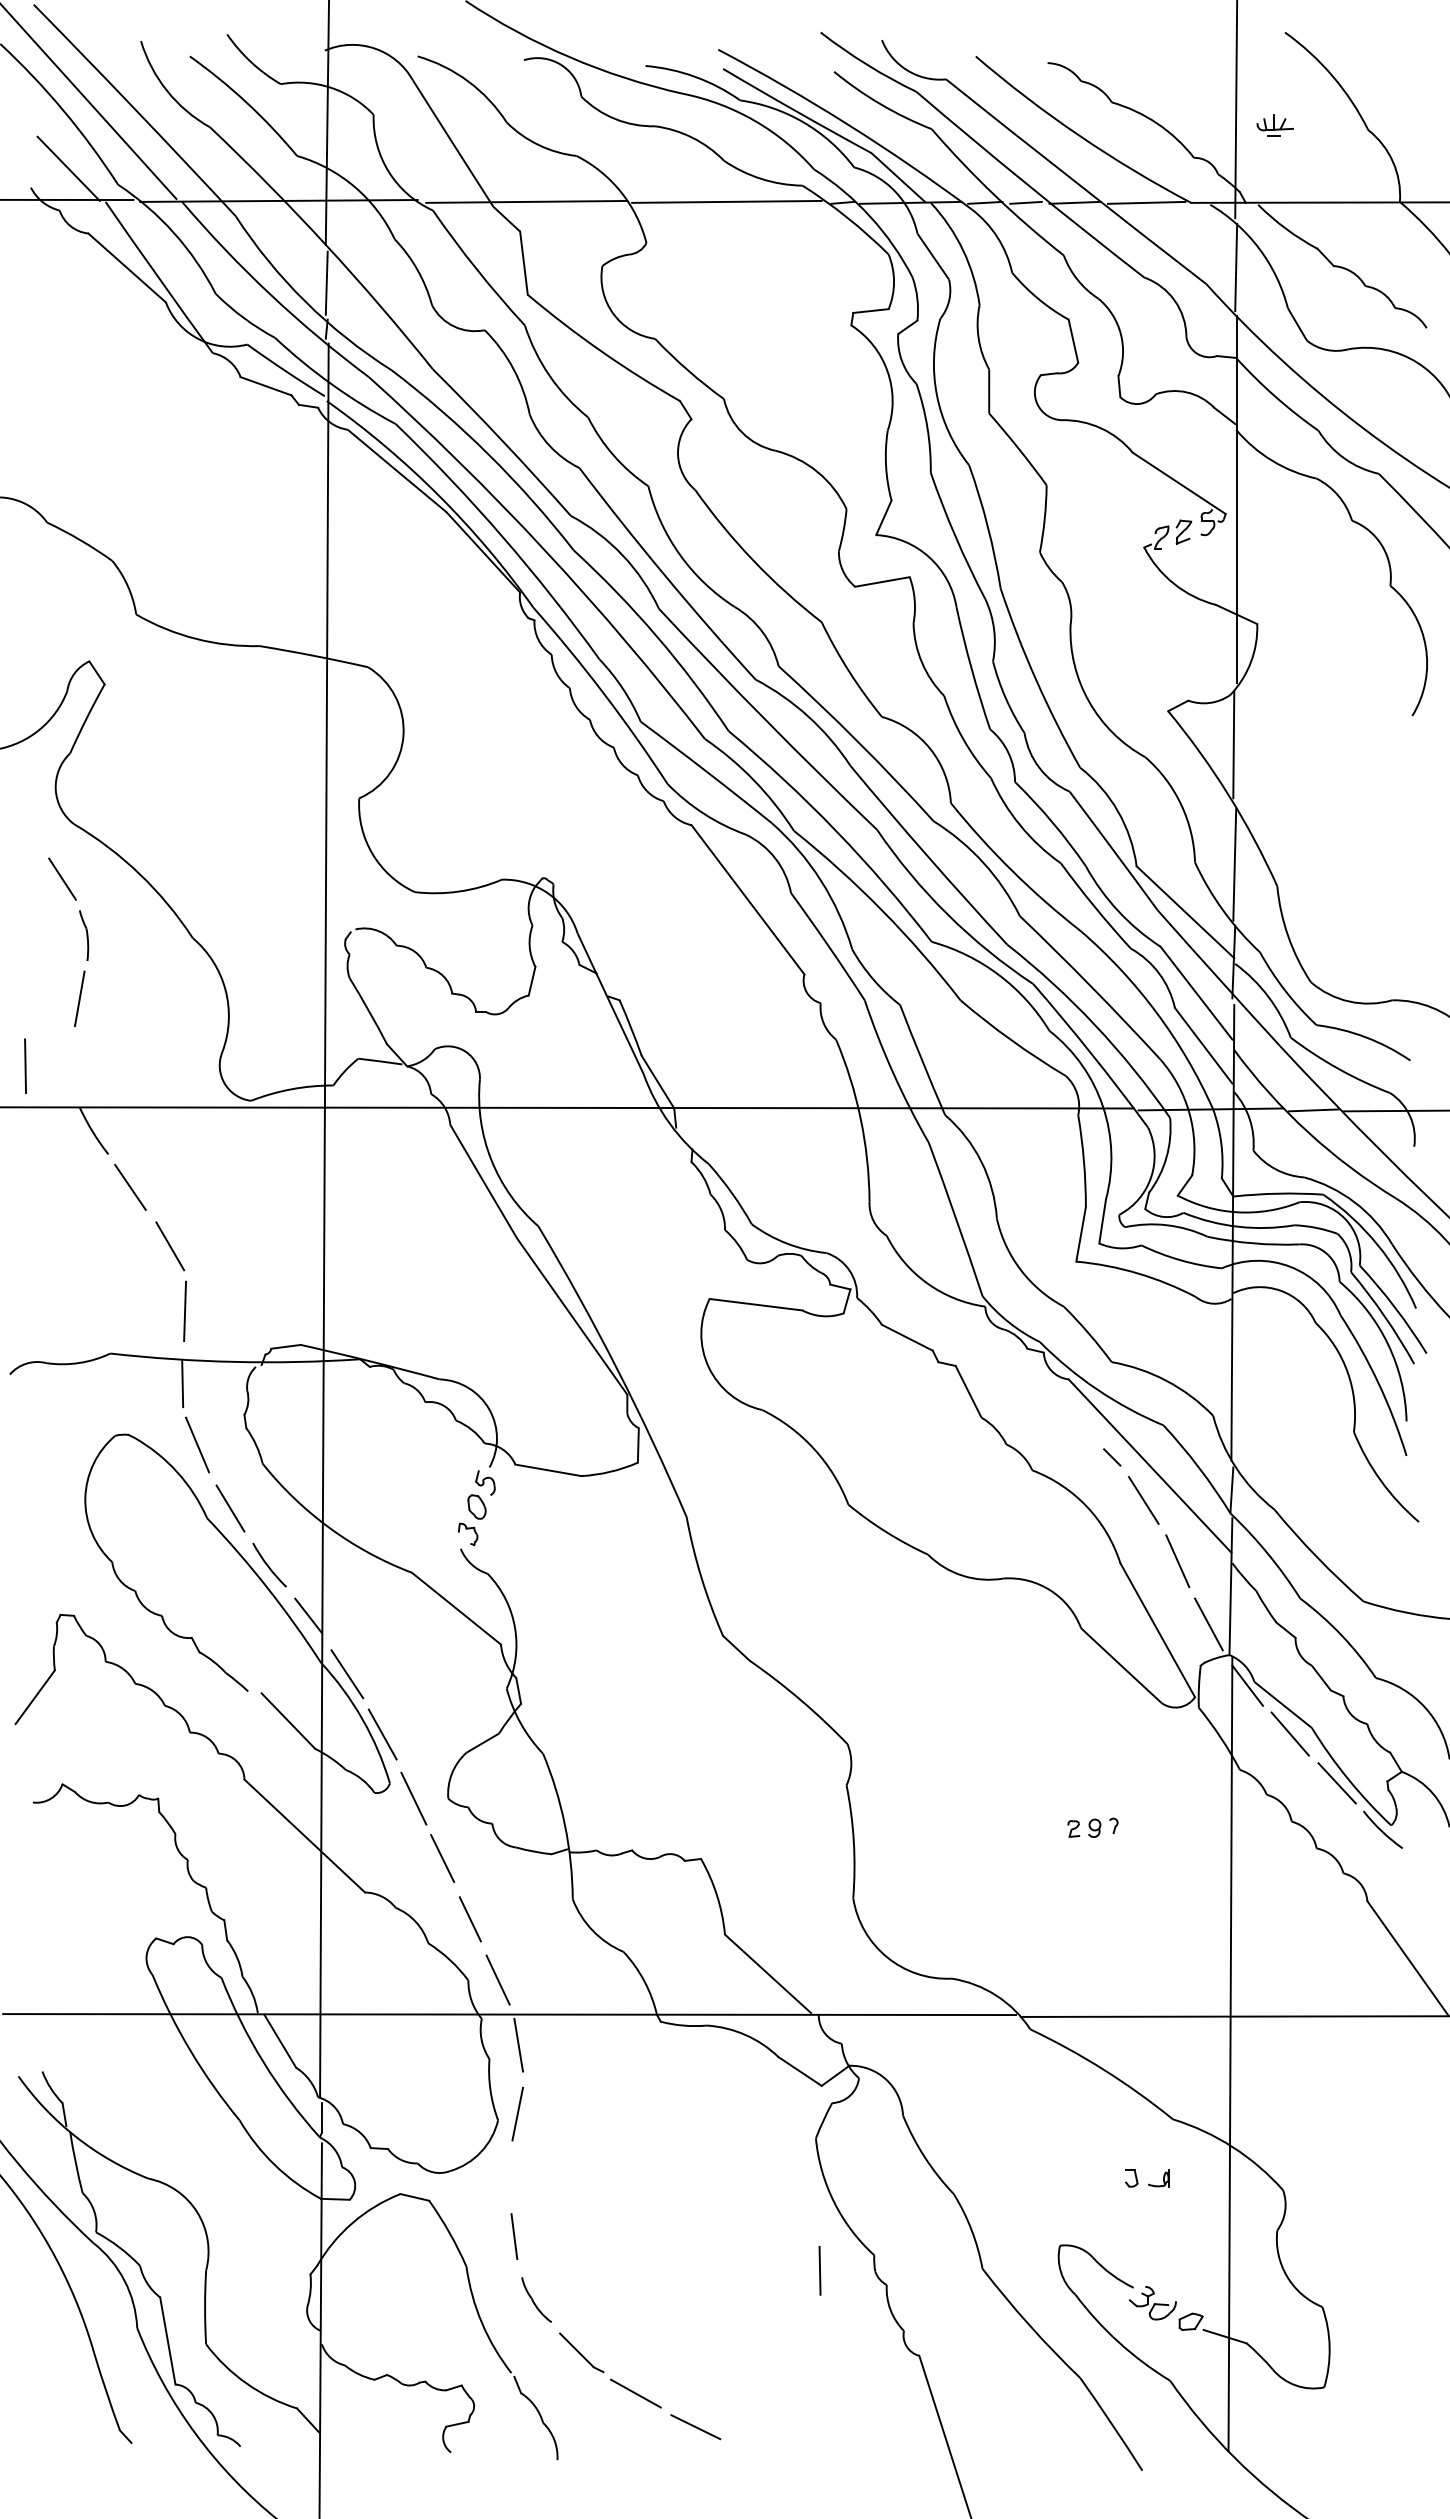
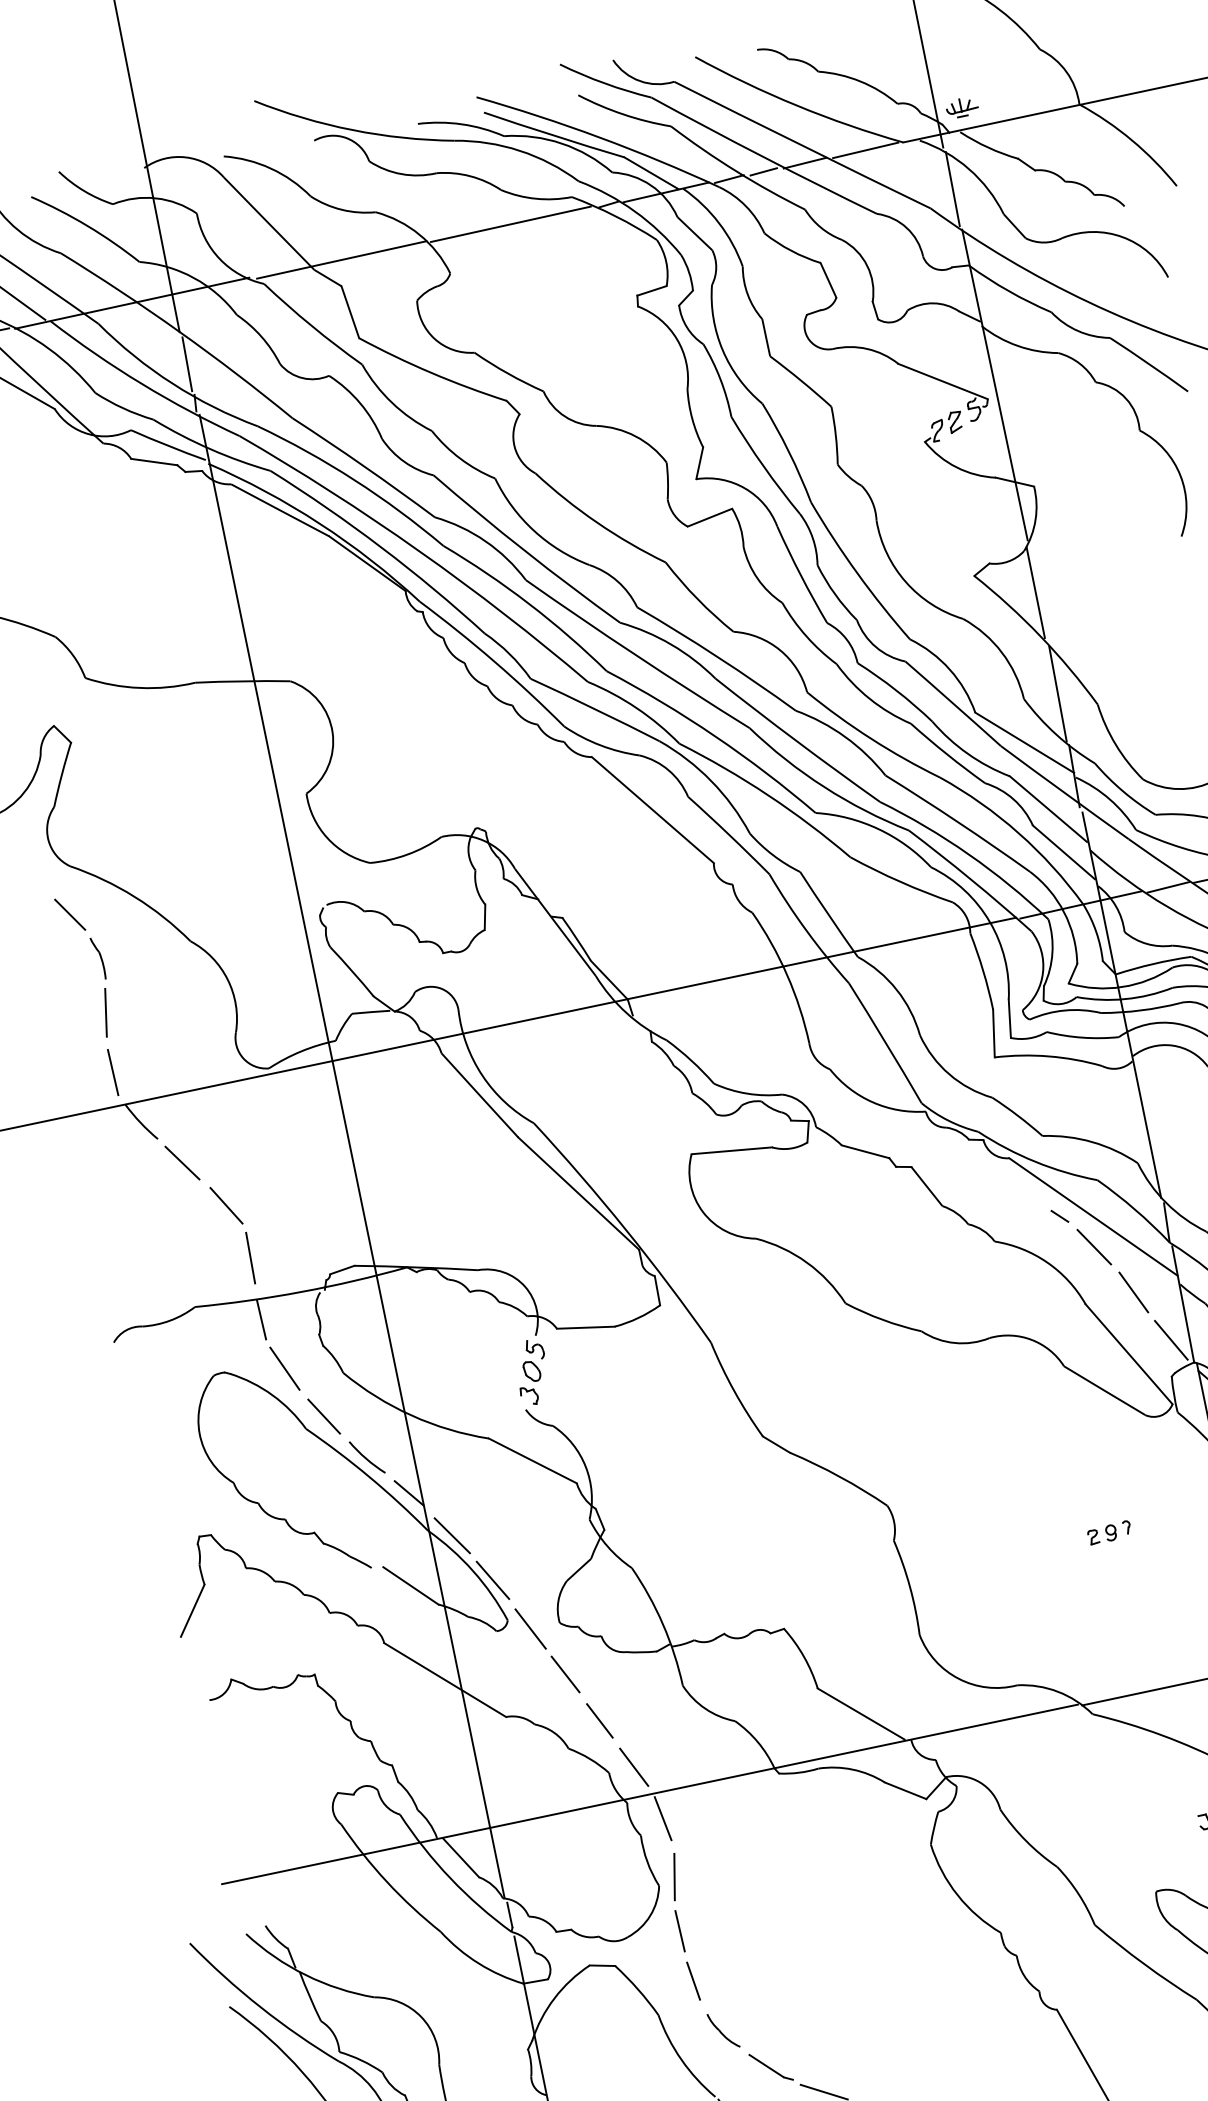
part: (1274, 125) -> (961, 107), moved
line: (25, 1065) -> (112, 1071), moved
line: (819, 2270) -> (679, 1931), moved

